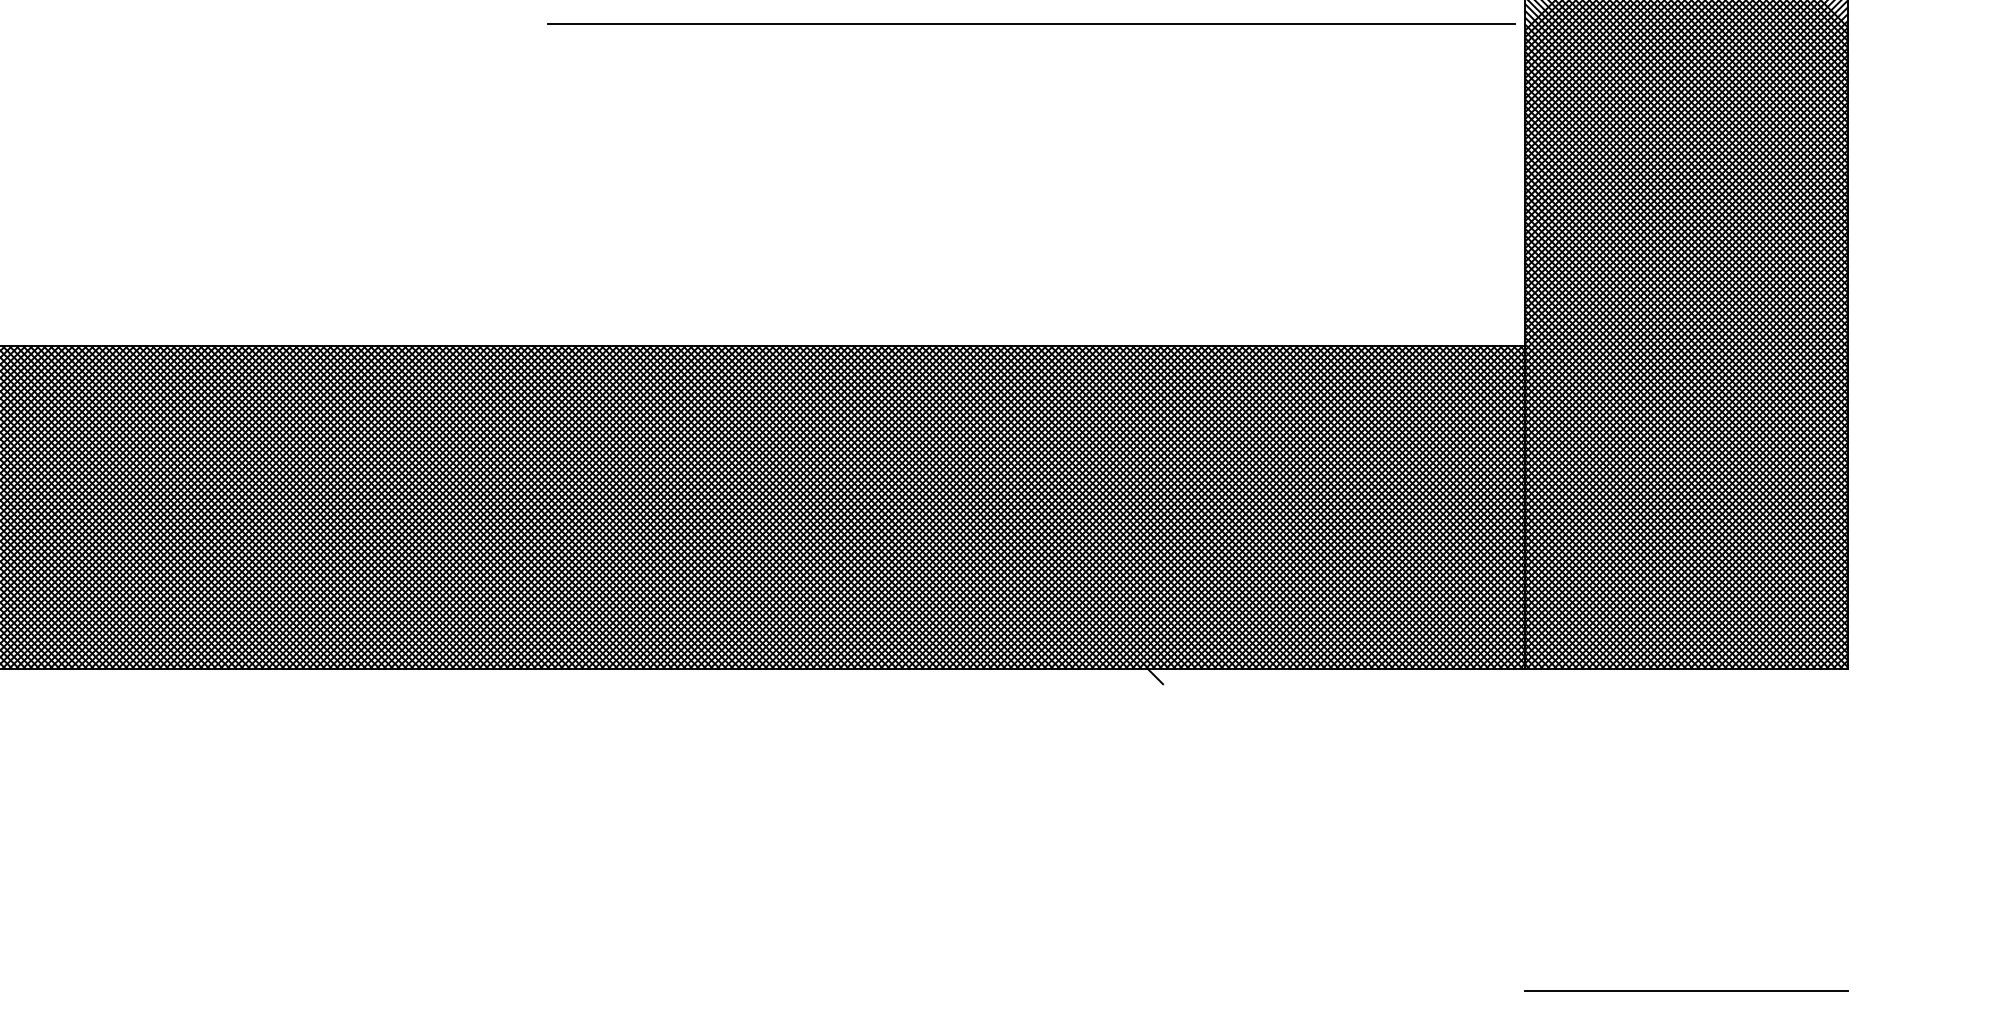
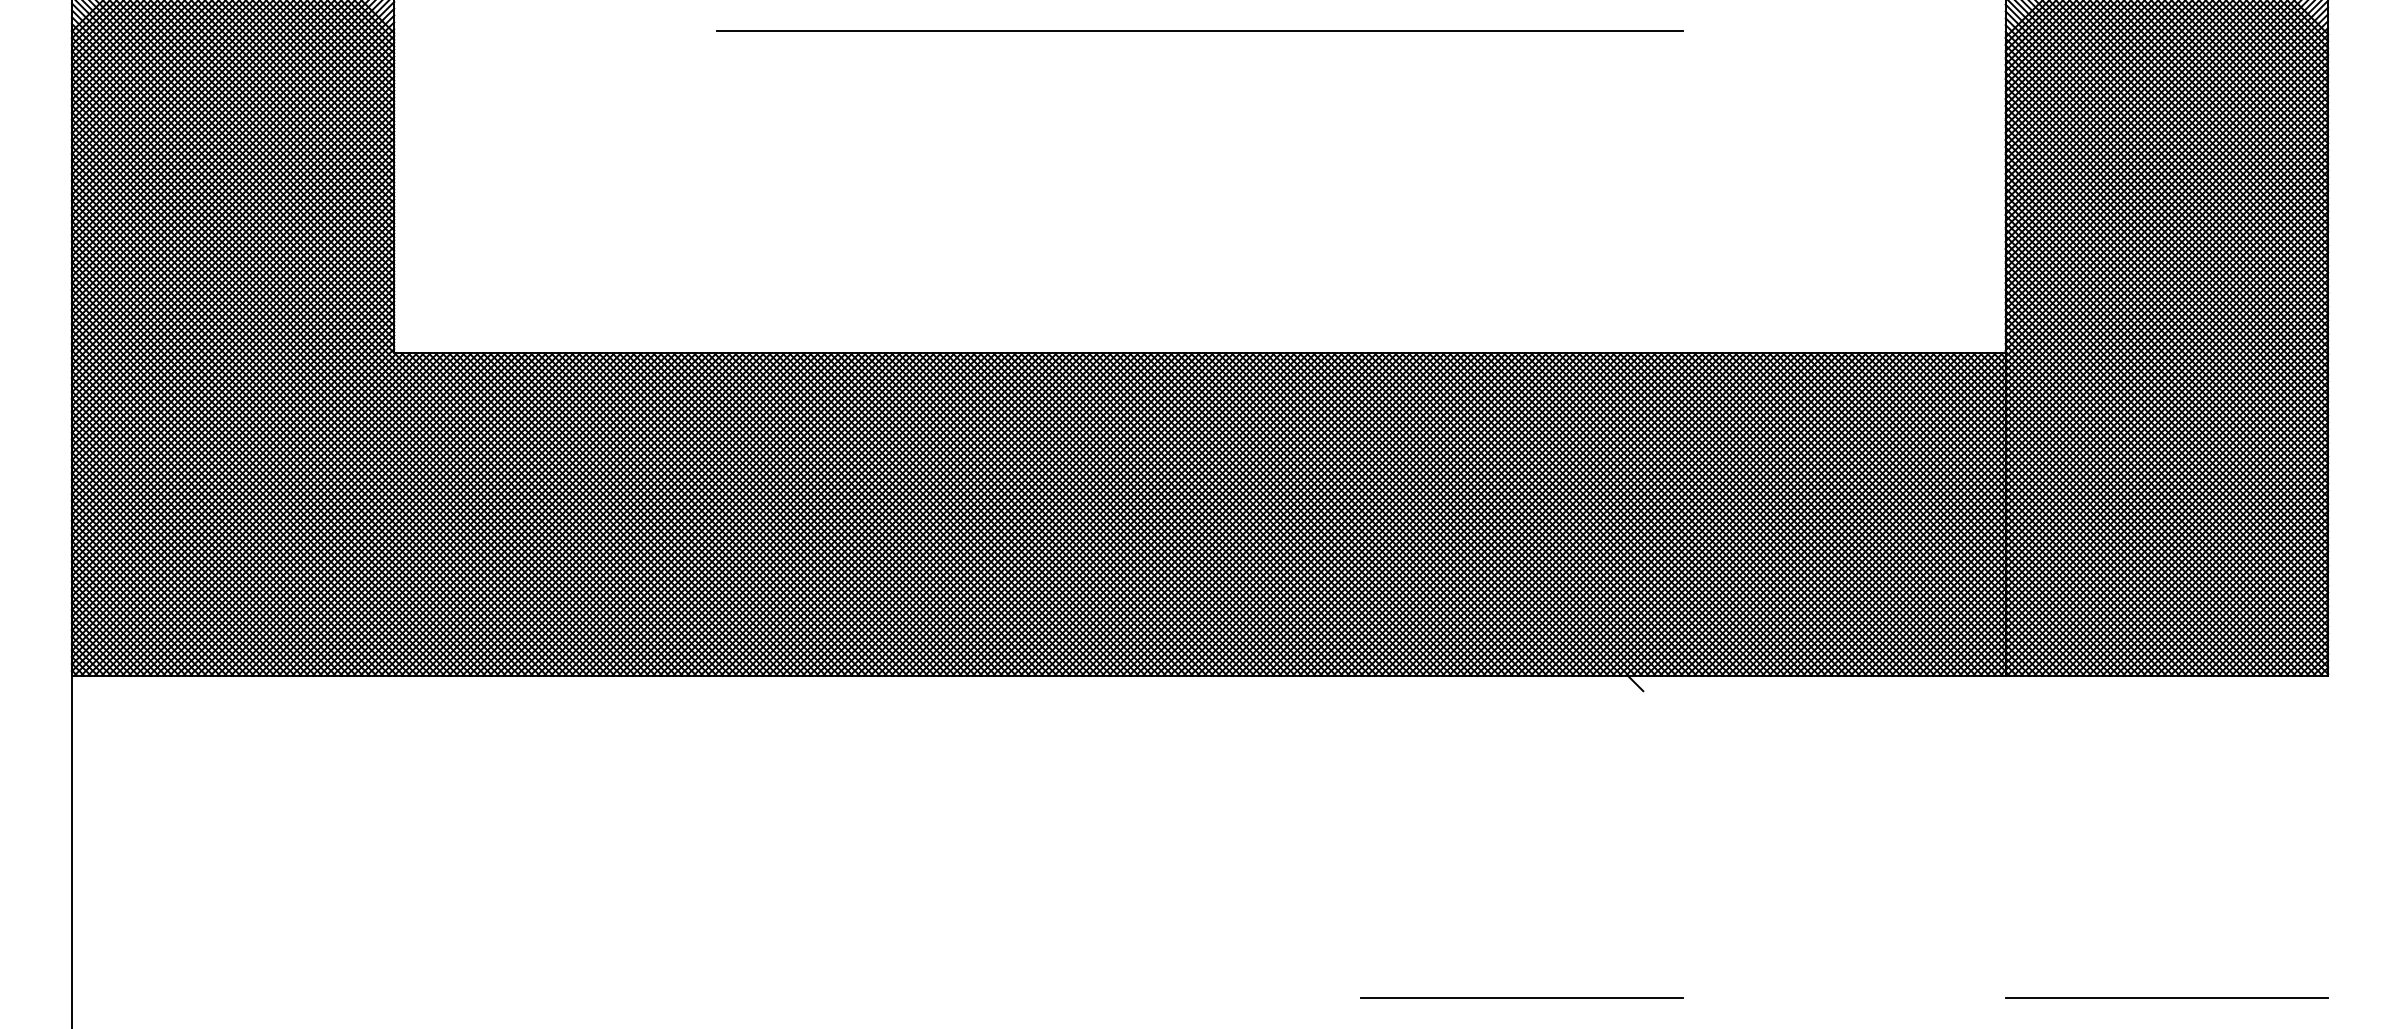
line: (1031, 23) -> (1199, 30), moved
line: (1042, 990) -> (1522, 997), added

